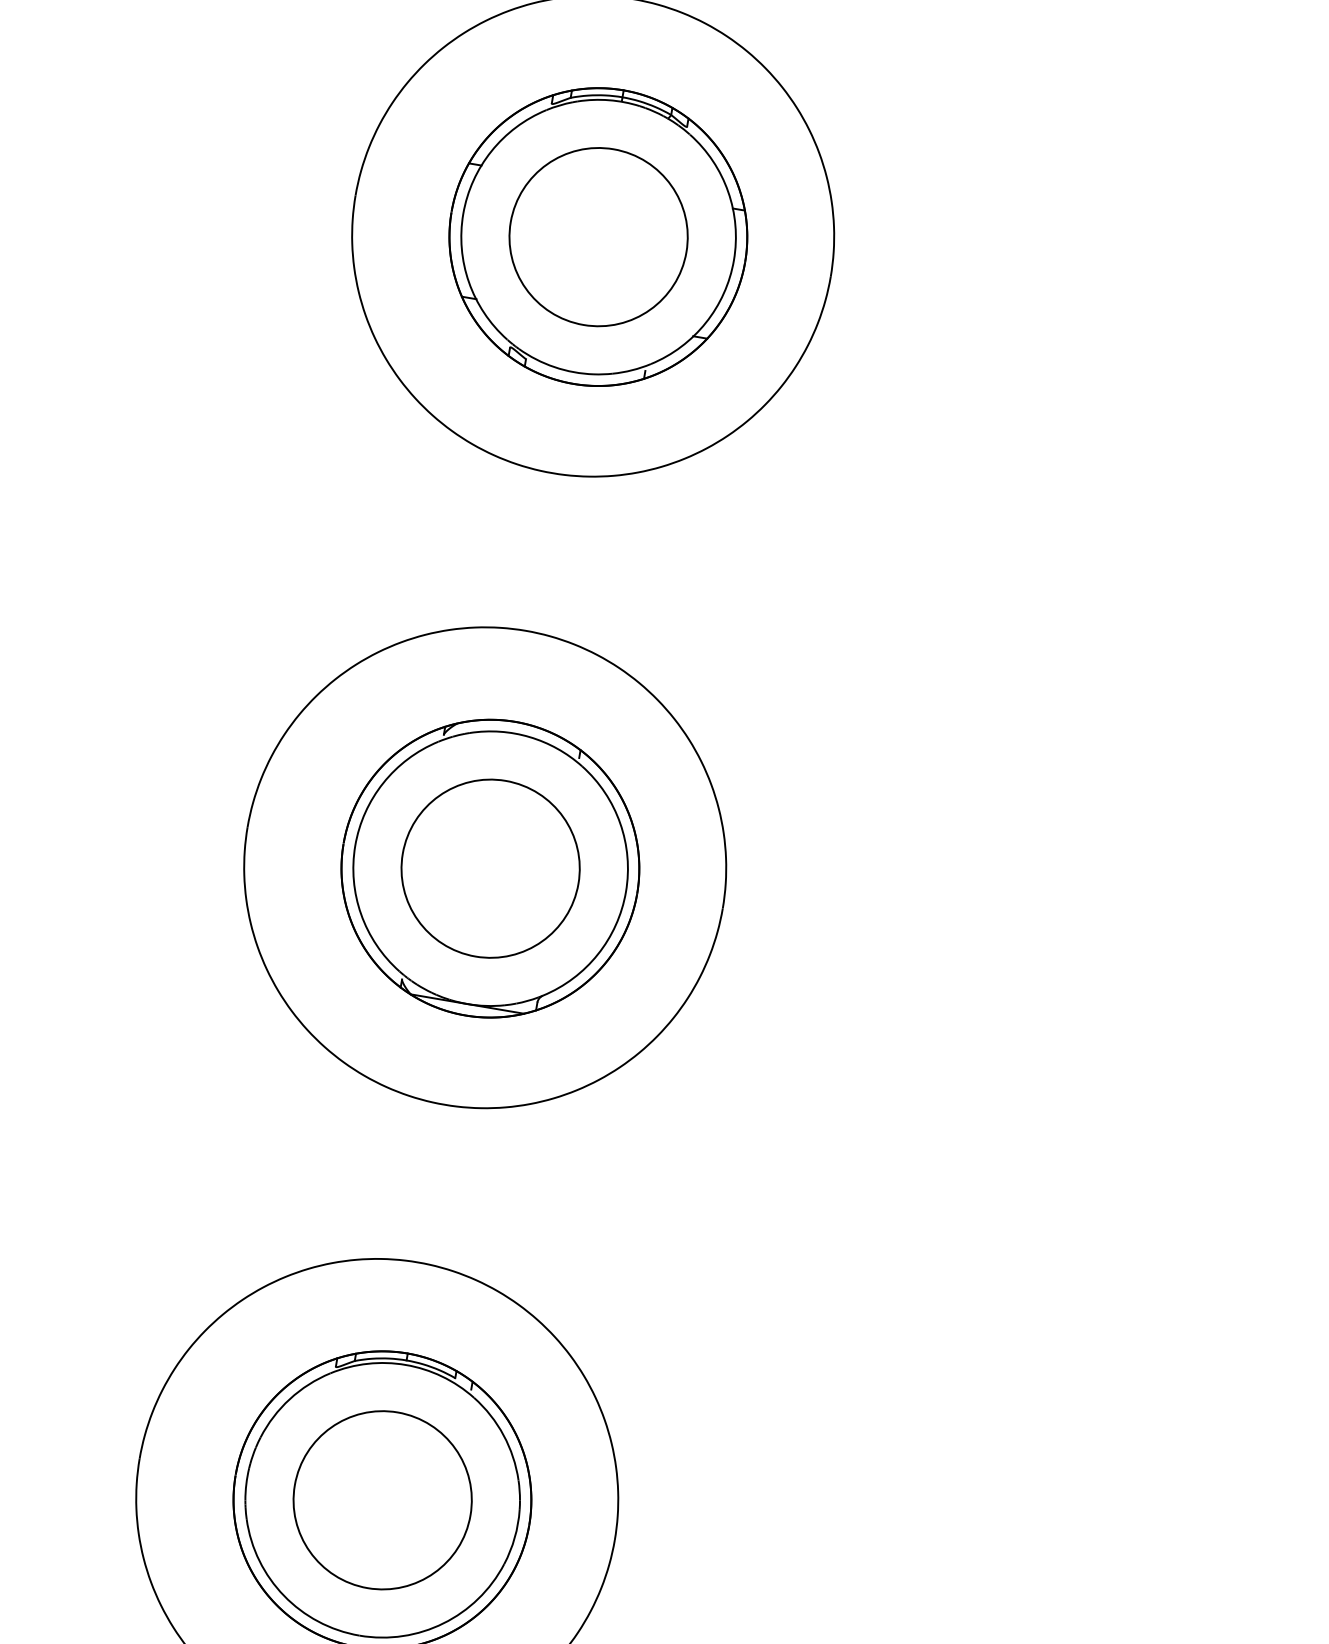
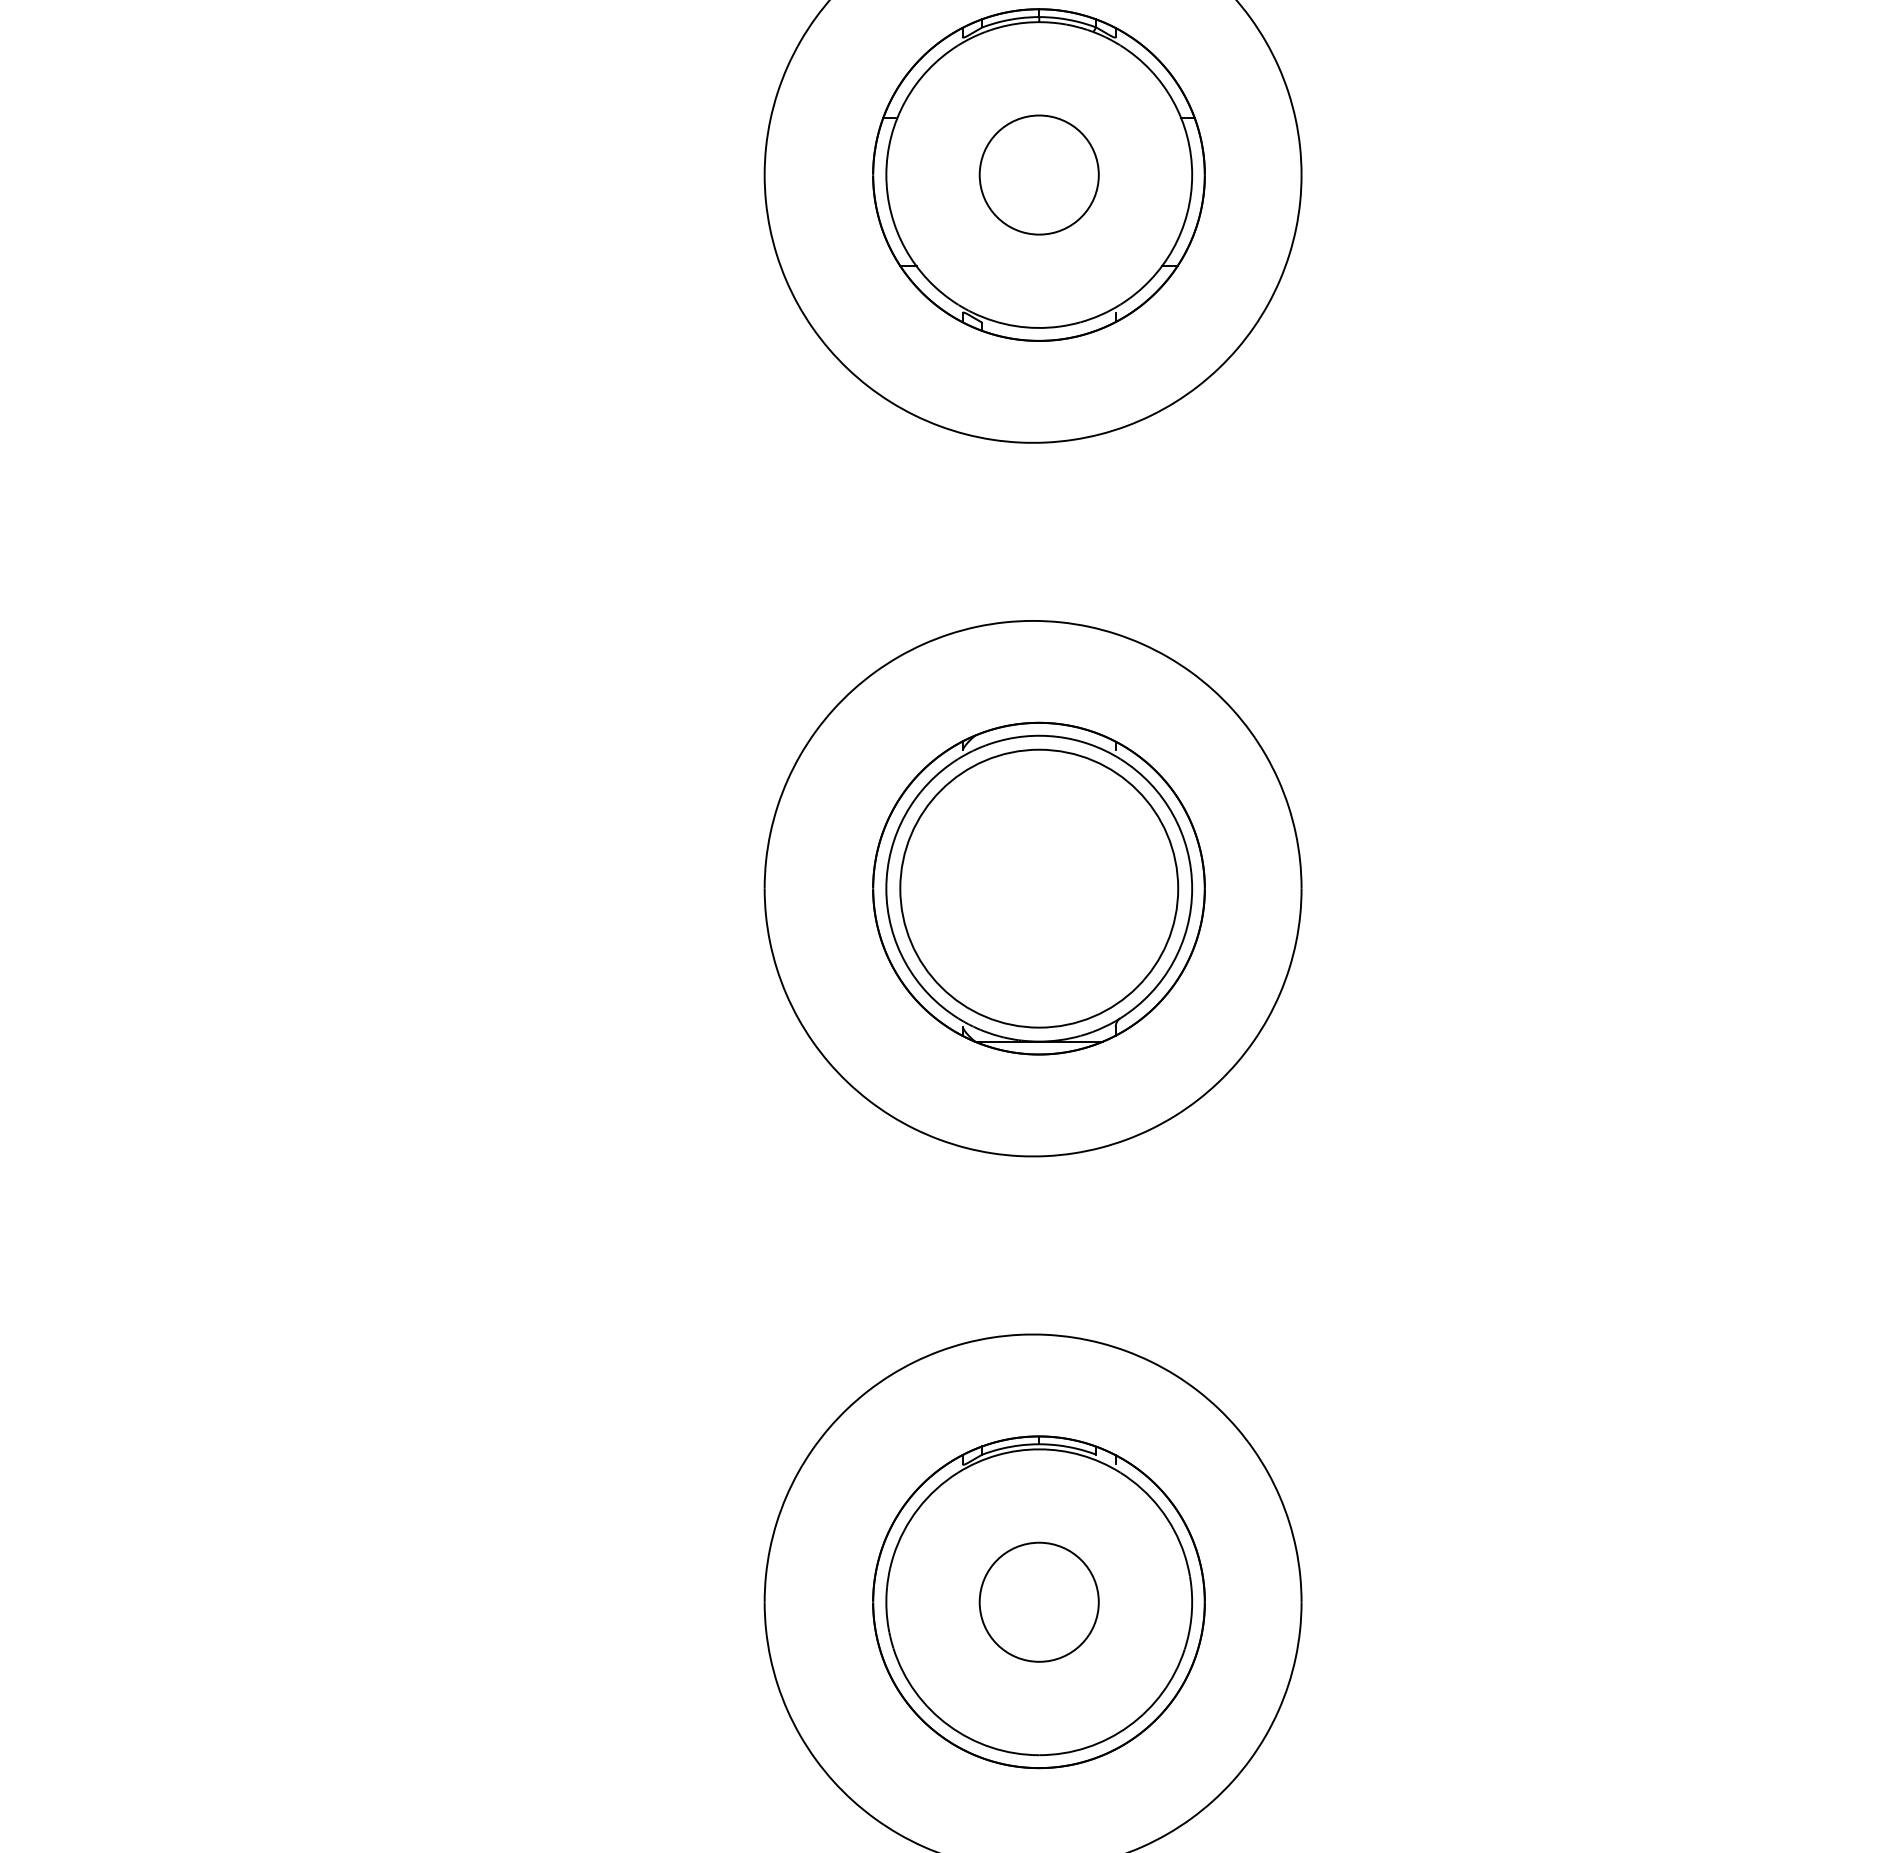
circle: (598, 236) -> (1039, 174), size x0.6
circle: (490, 868) -> (1039, 888), size x1.4
circle: (382, 1500) -> (1039, 1602), size x0.6

